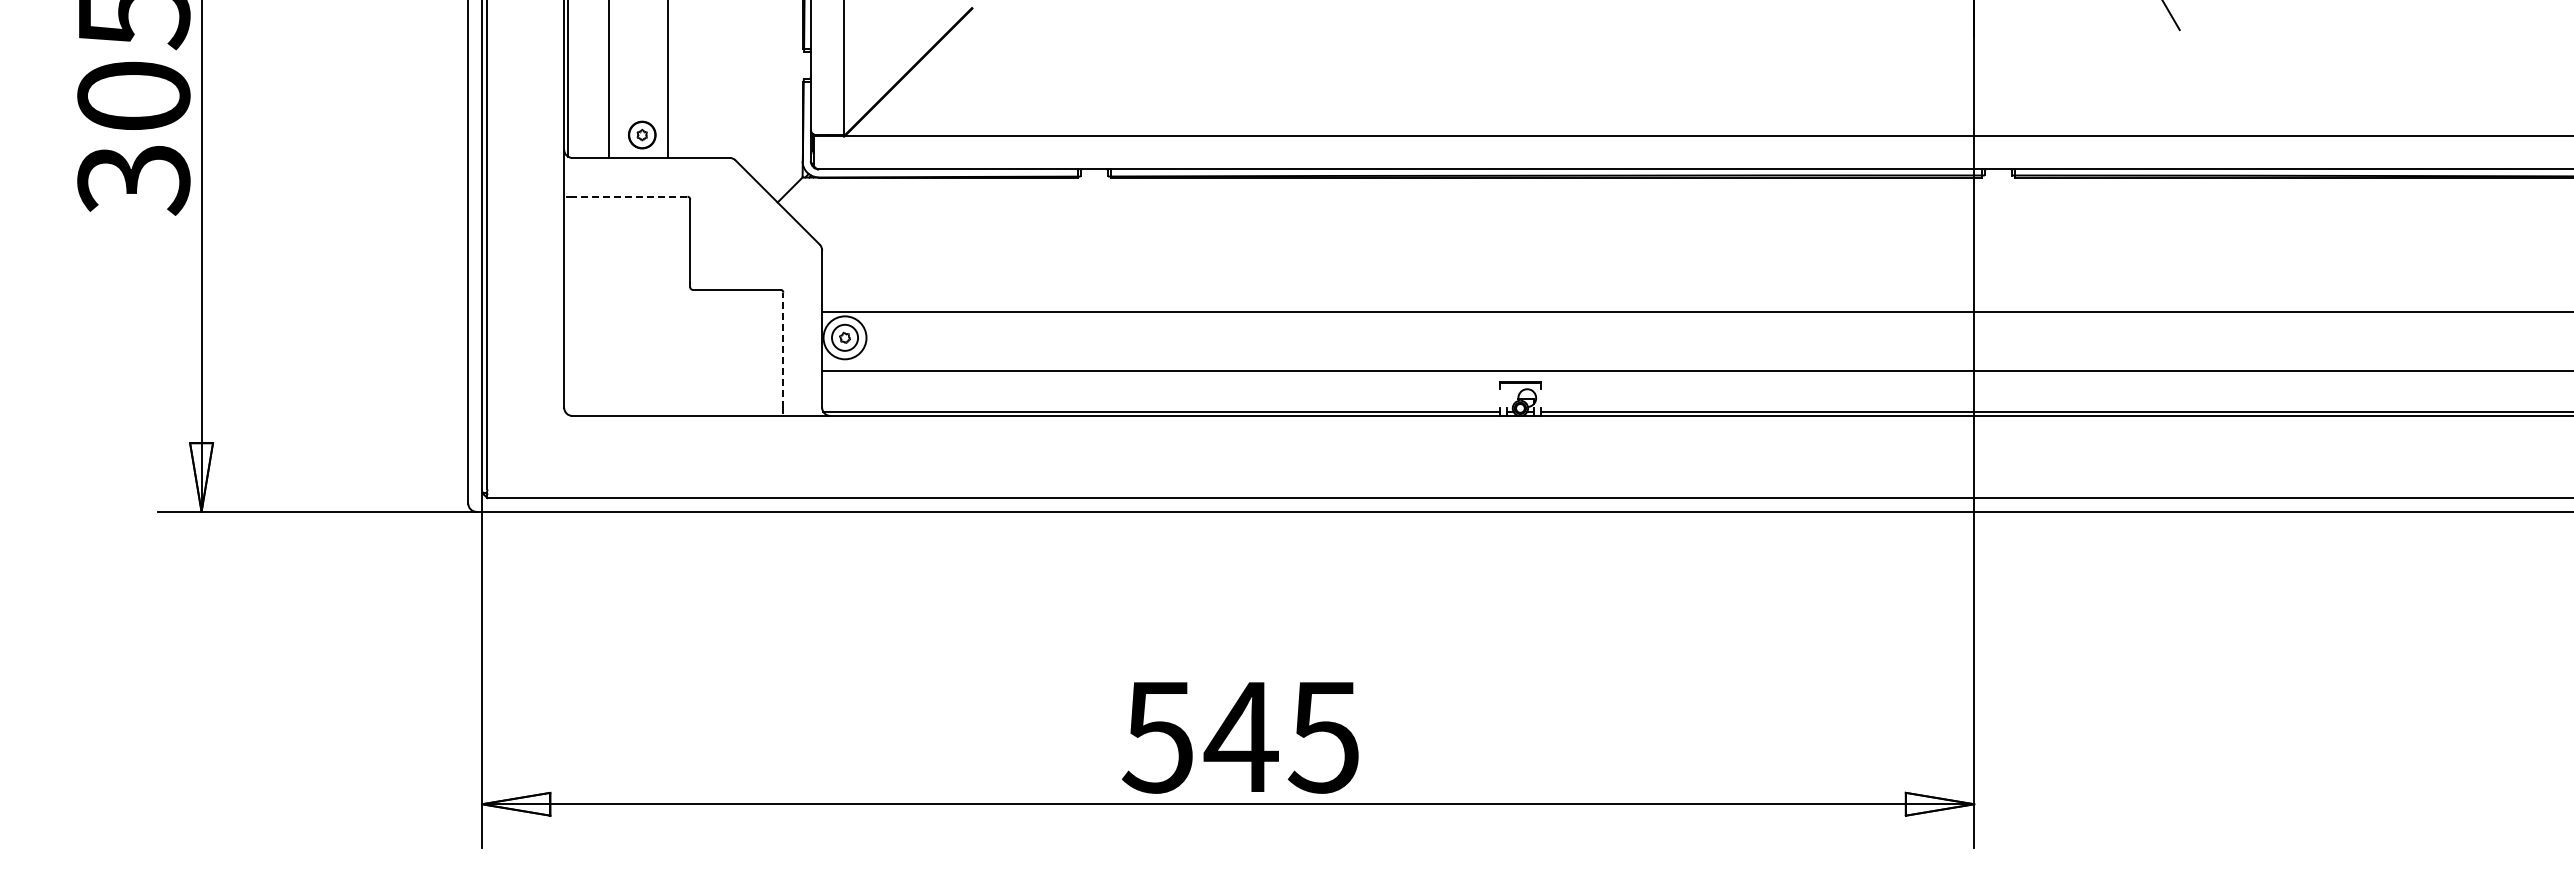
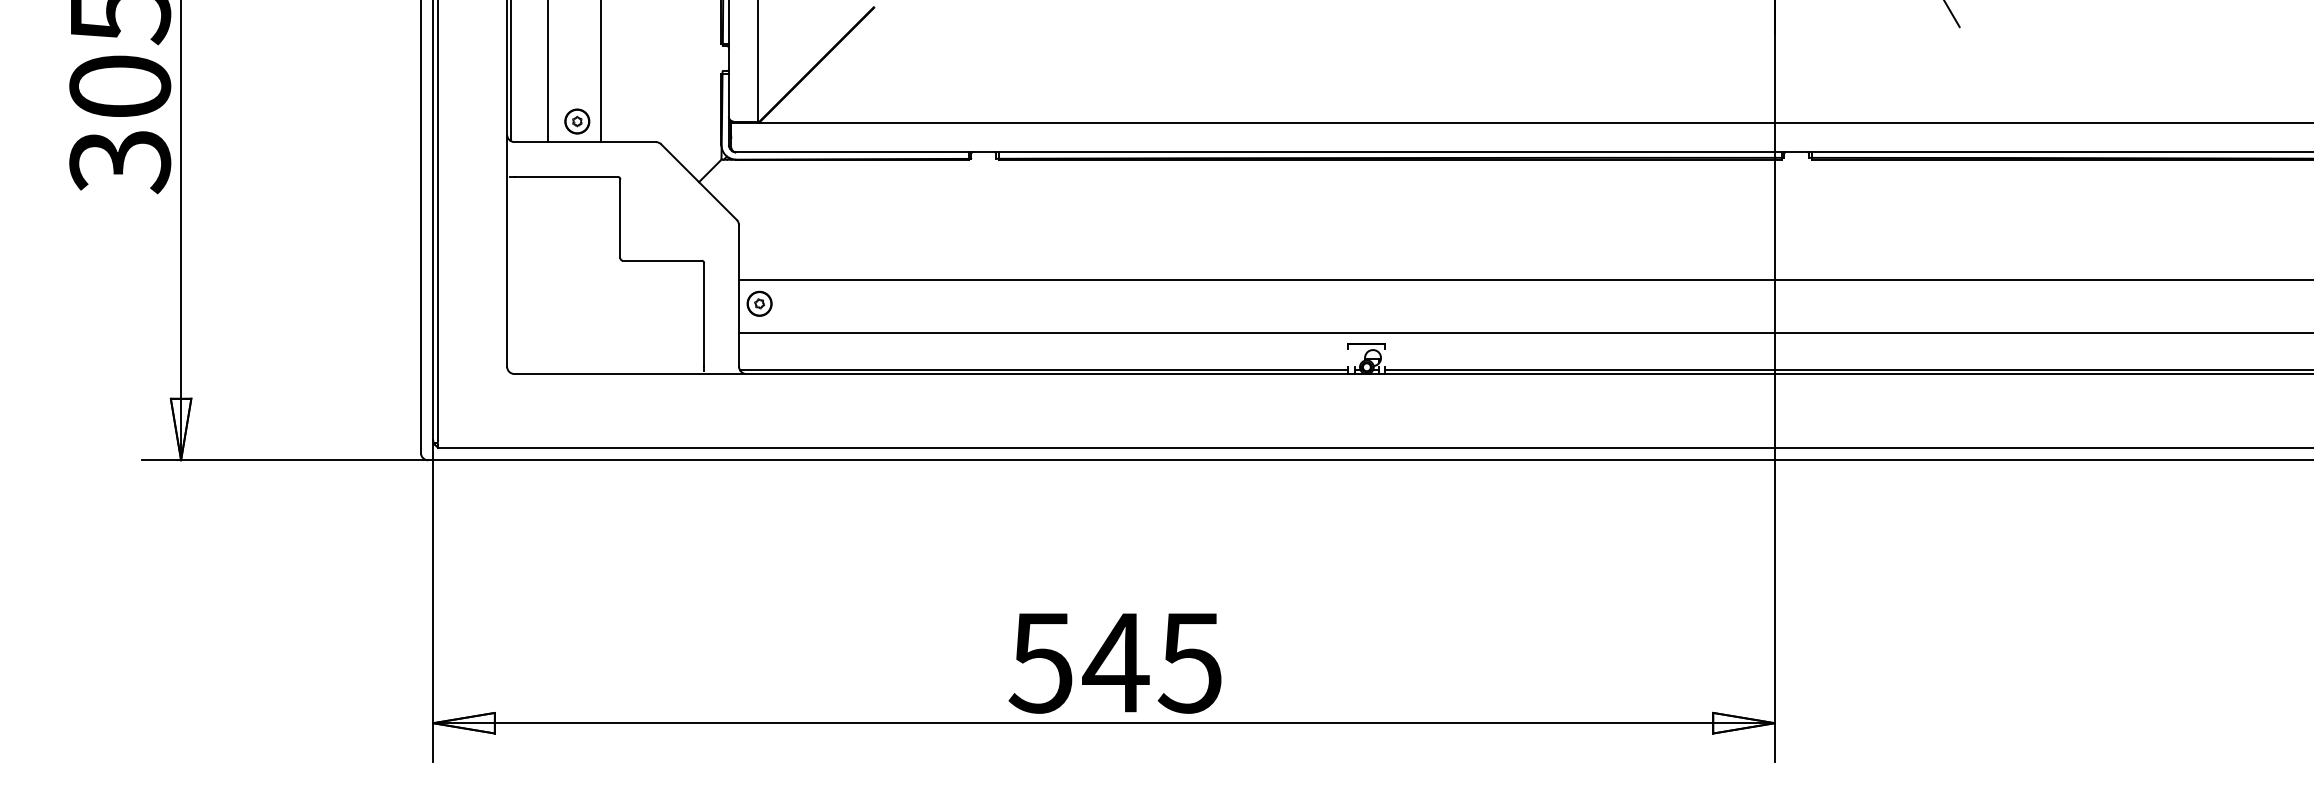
line: (629, 196) -> (565, 176), dashed -> solid
circle: (844, 337) -> (759, 303), size x0.62
line: (783, 350) -> (704, 315), dashed -> solid

